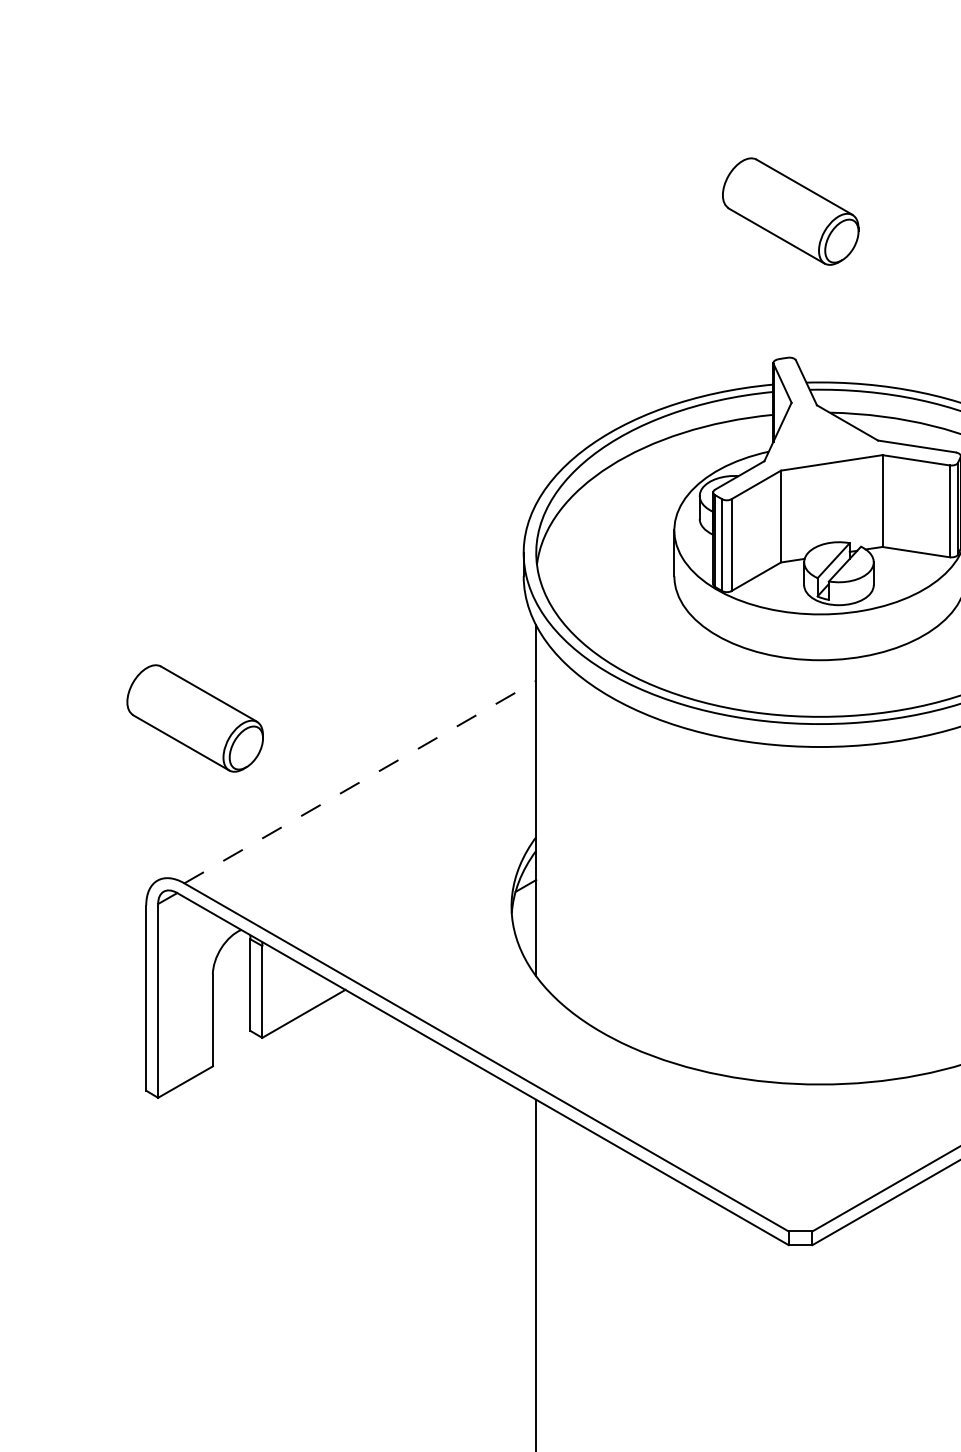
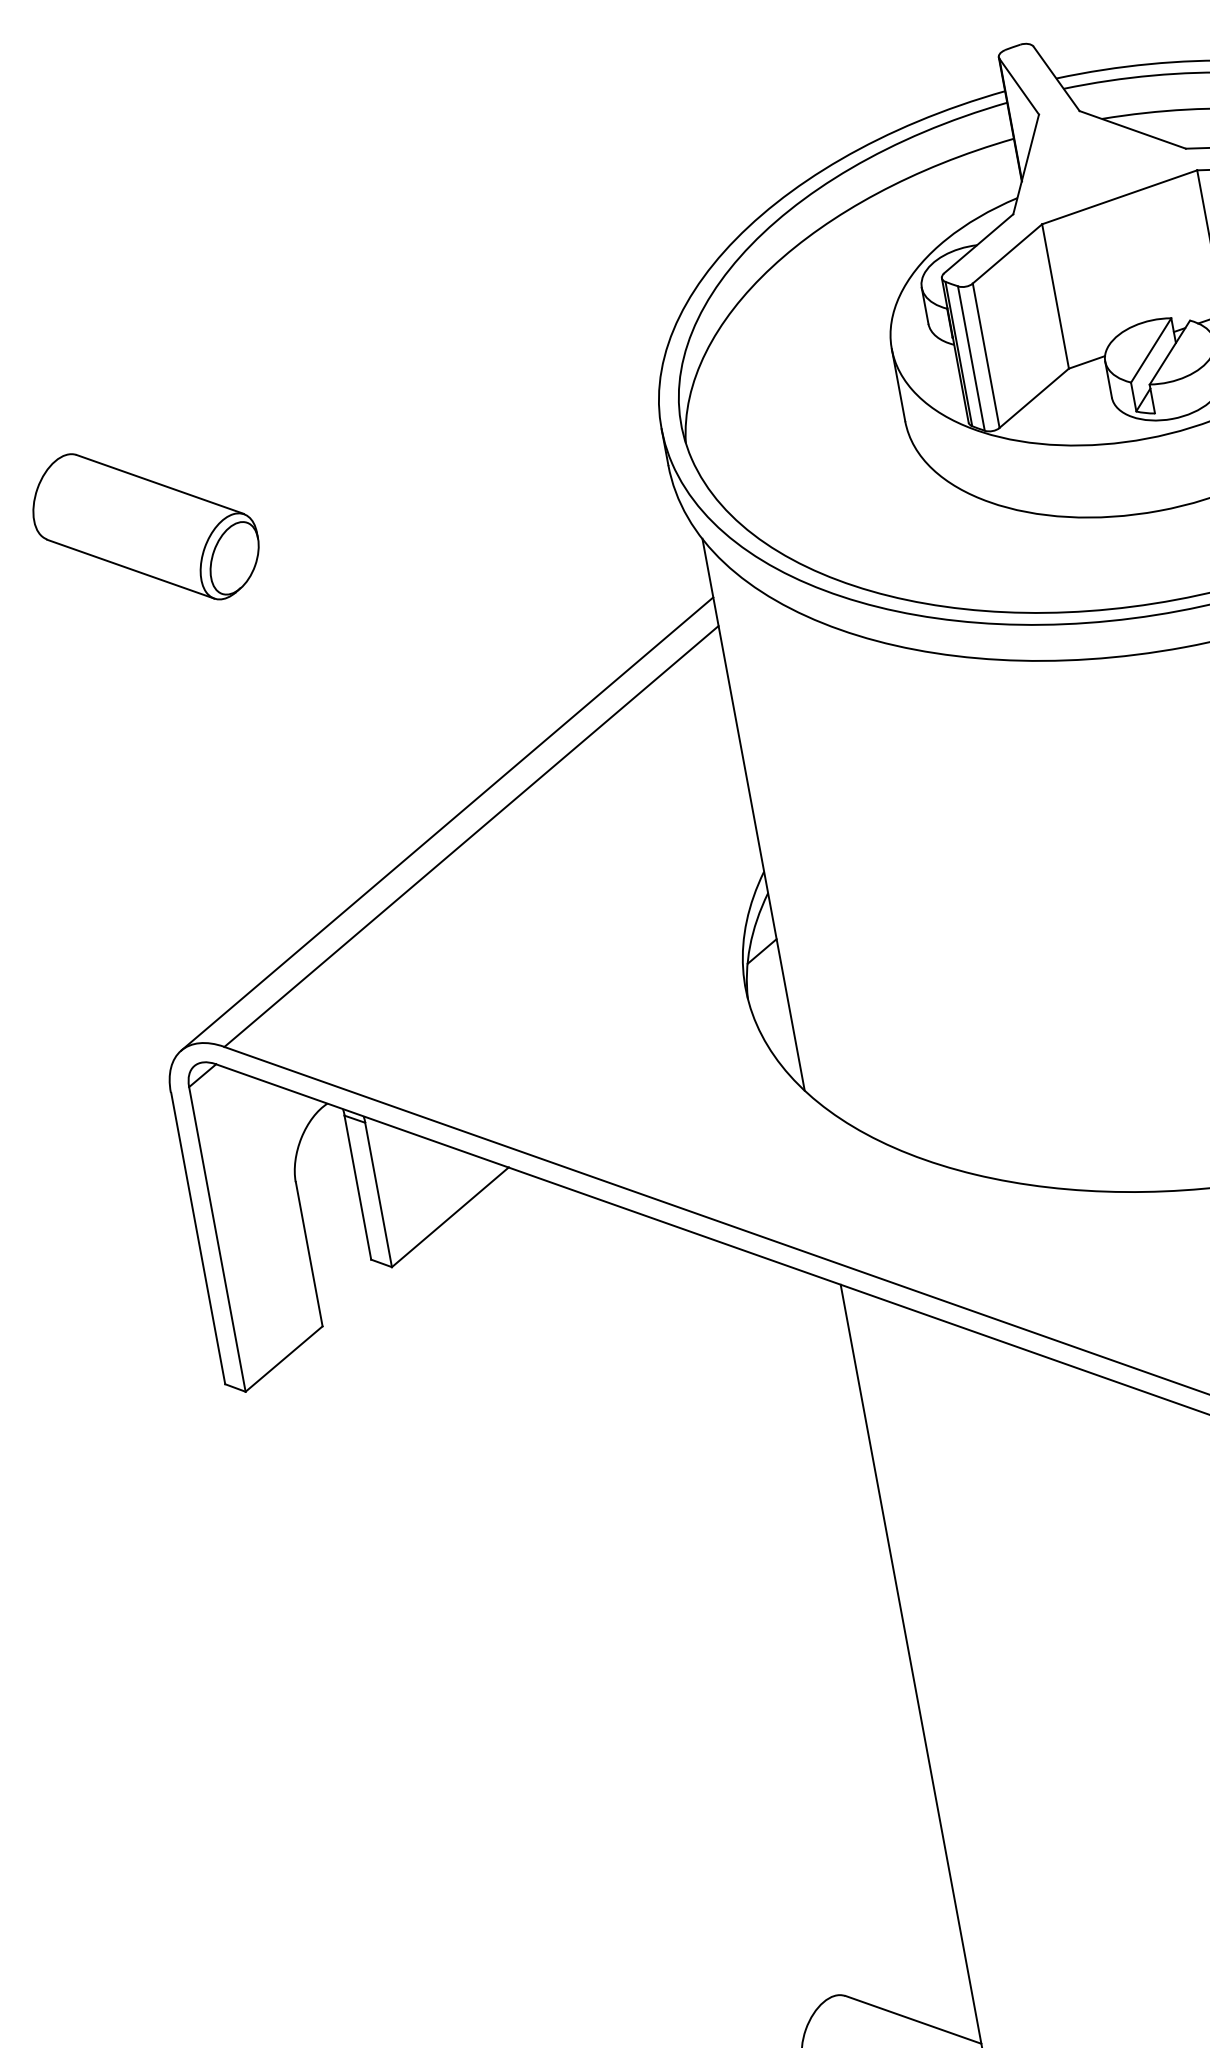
part: (194, 718) -> (144, 527), moved
line: (346, 771) -> (446, 823), added
line: (360, 781) -> (471, 835), dashed -> solid

